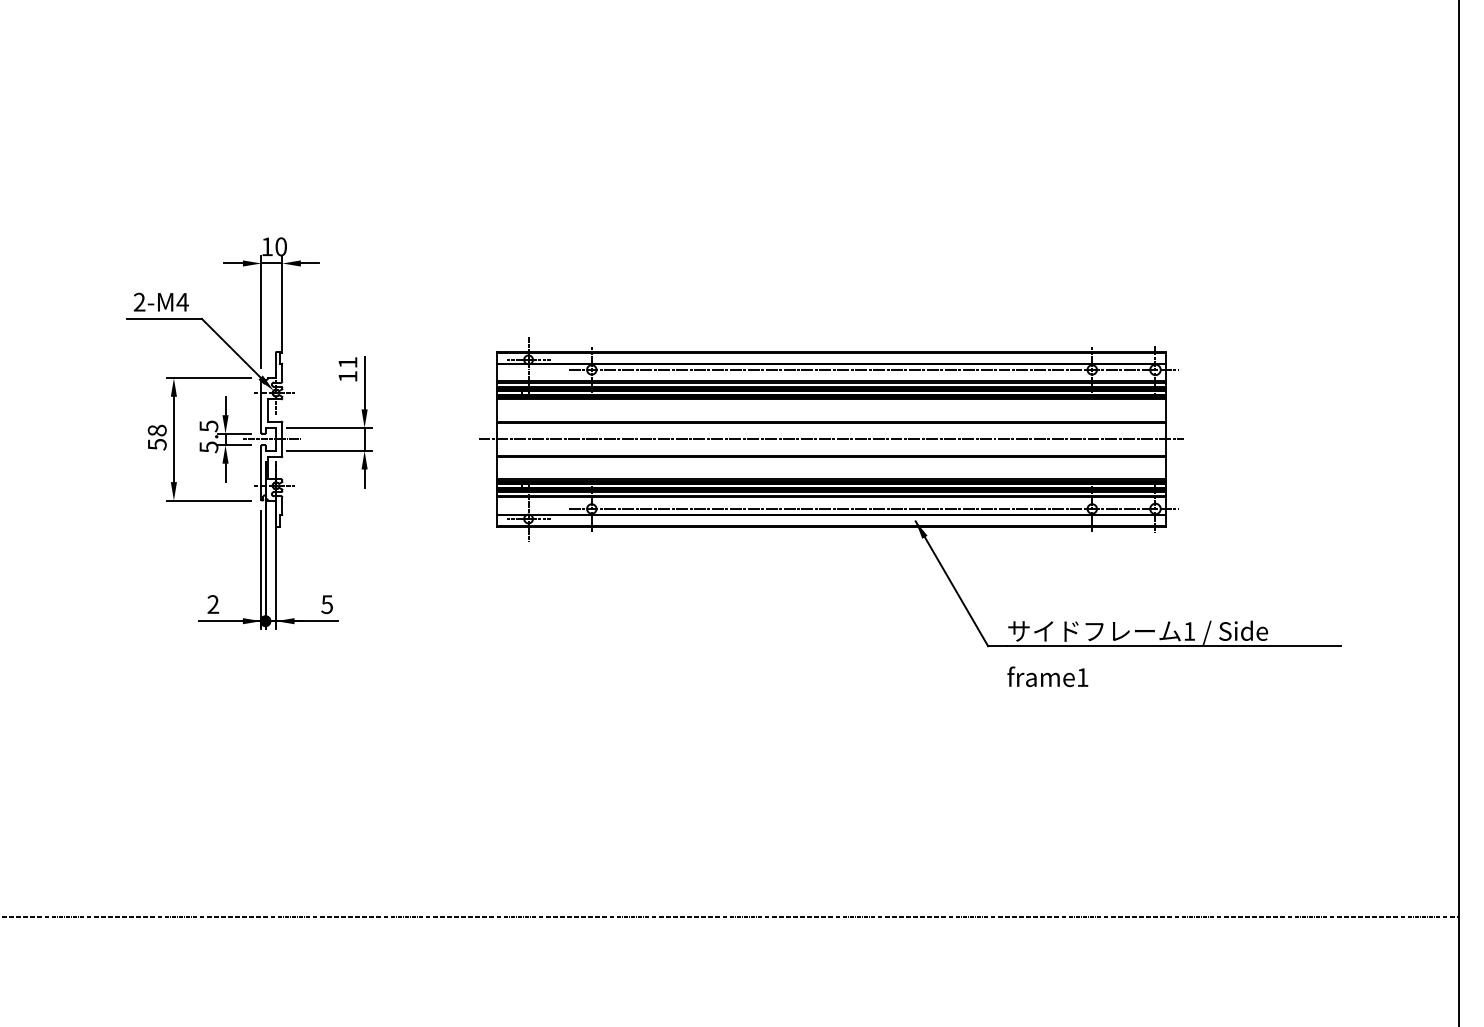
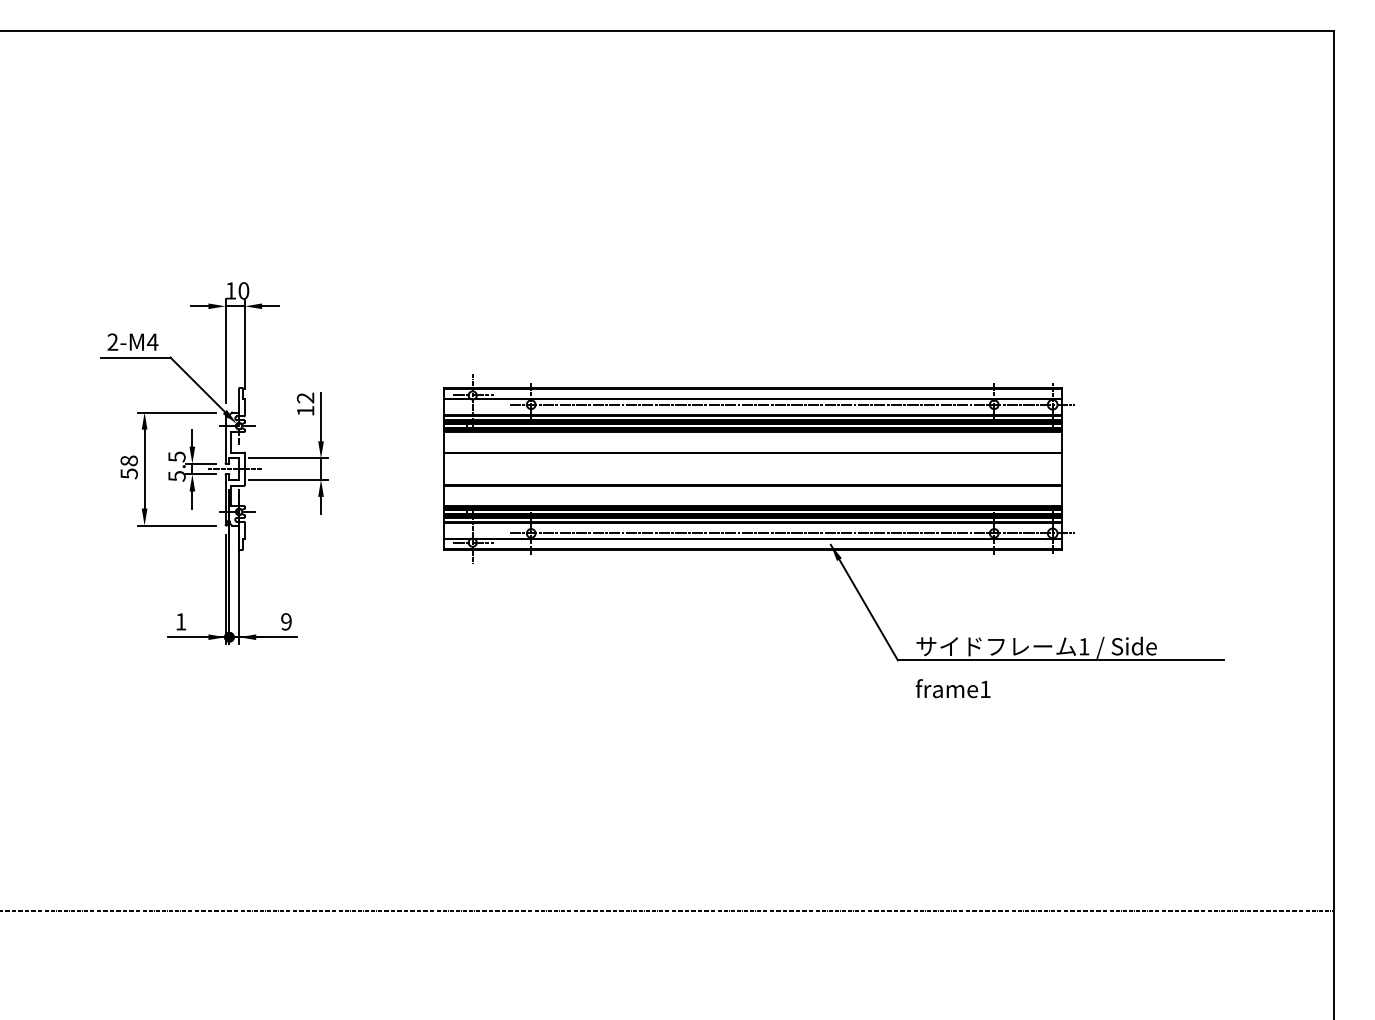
text: (347, 362) -> (305, 397), 11 -> 12
line: (830, 439) -> (752, 469), removed
text: (212, 604) -> (180, 621), 2 -> 1
text: (327, 604) -> (286, 621), 5 -> 9

